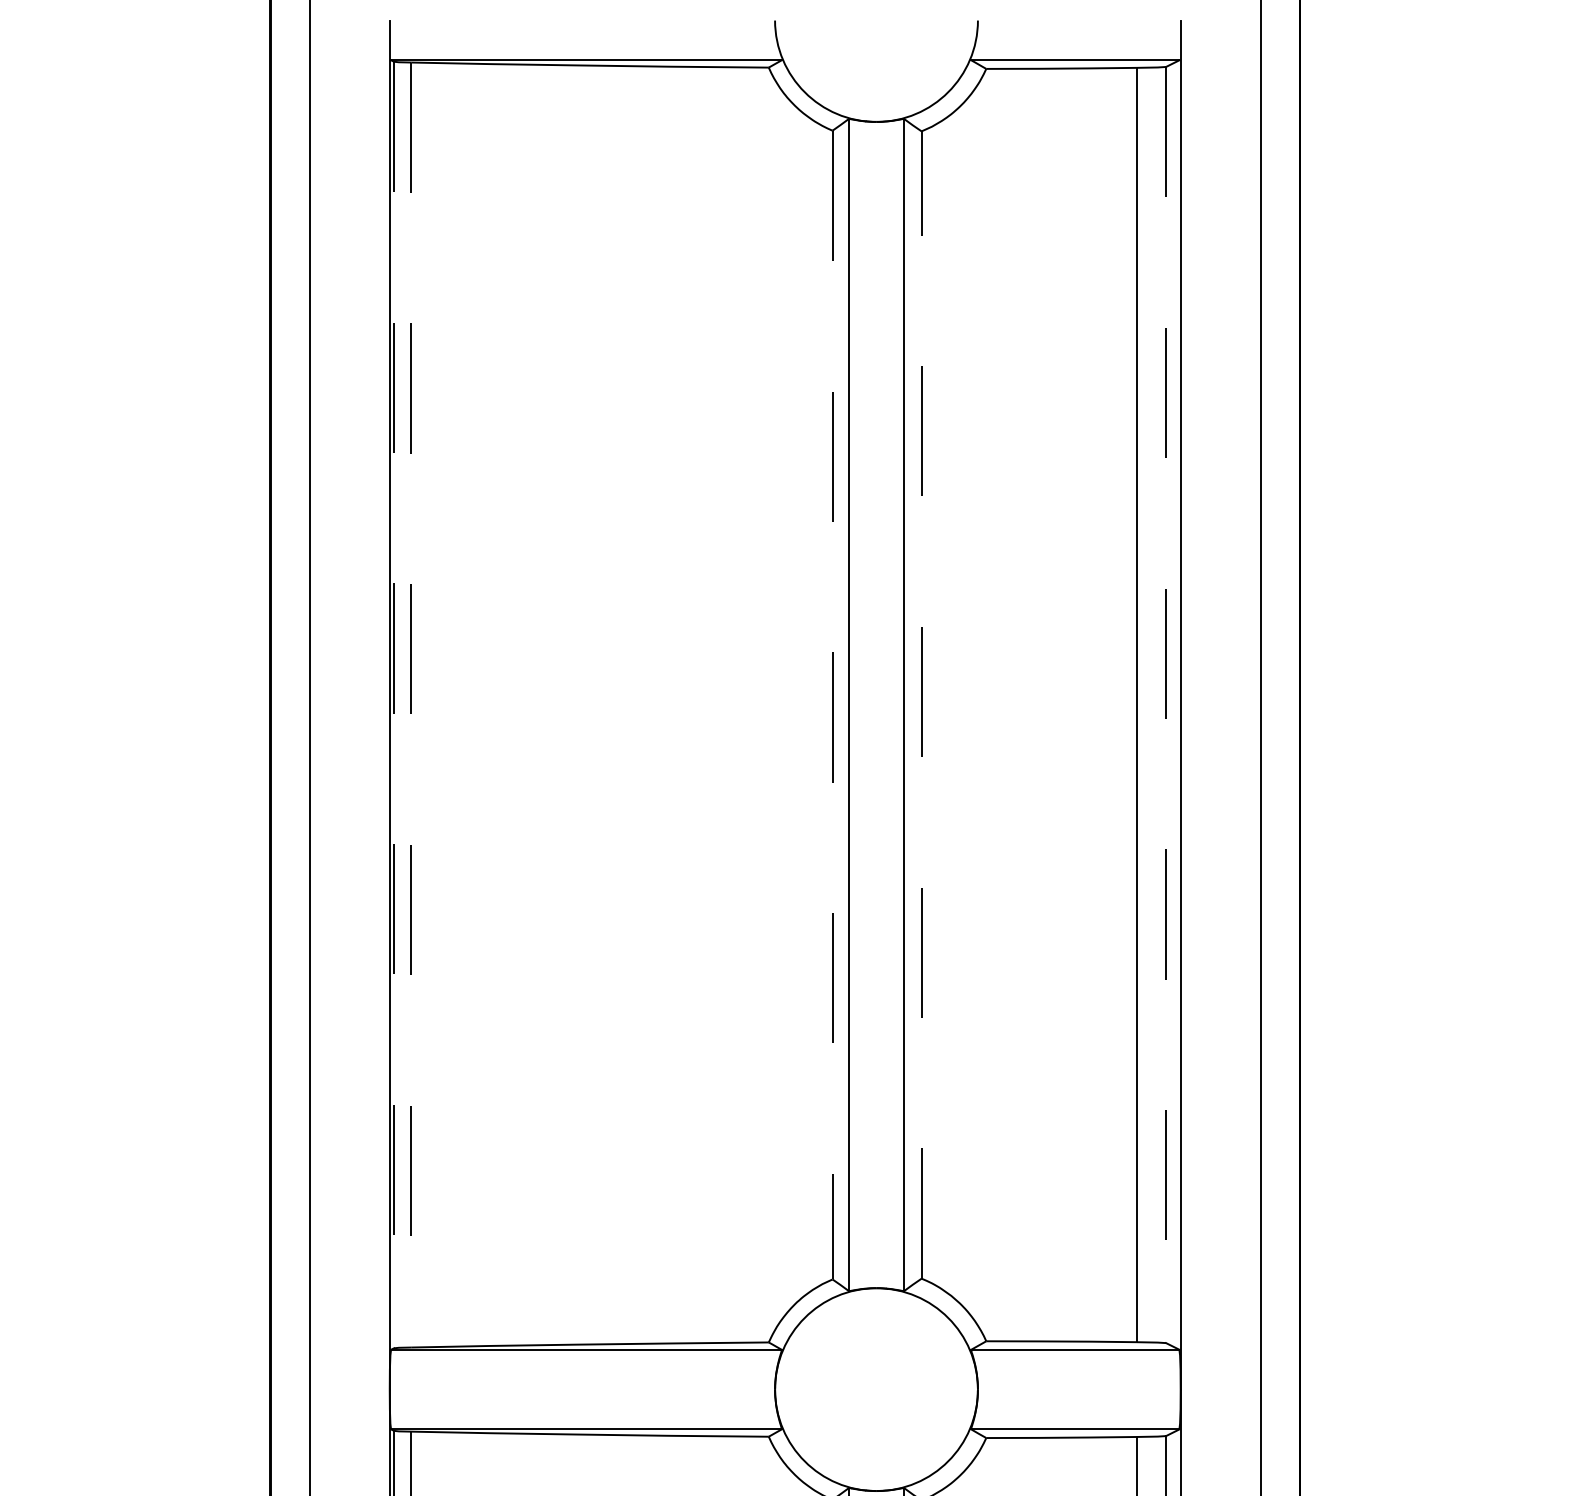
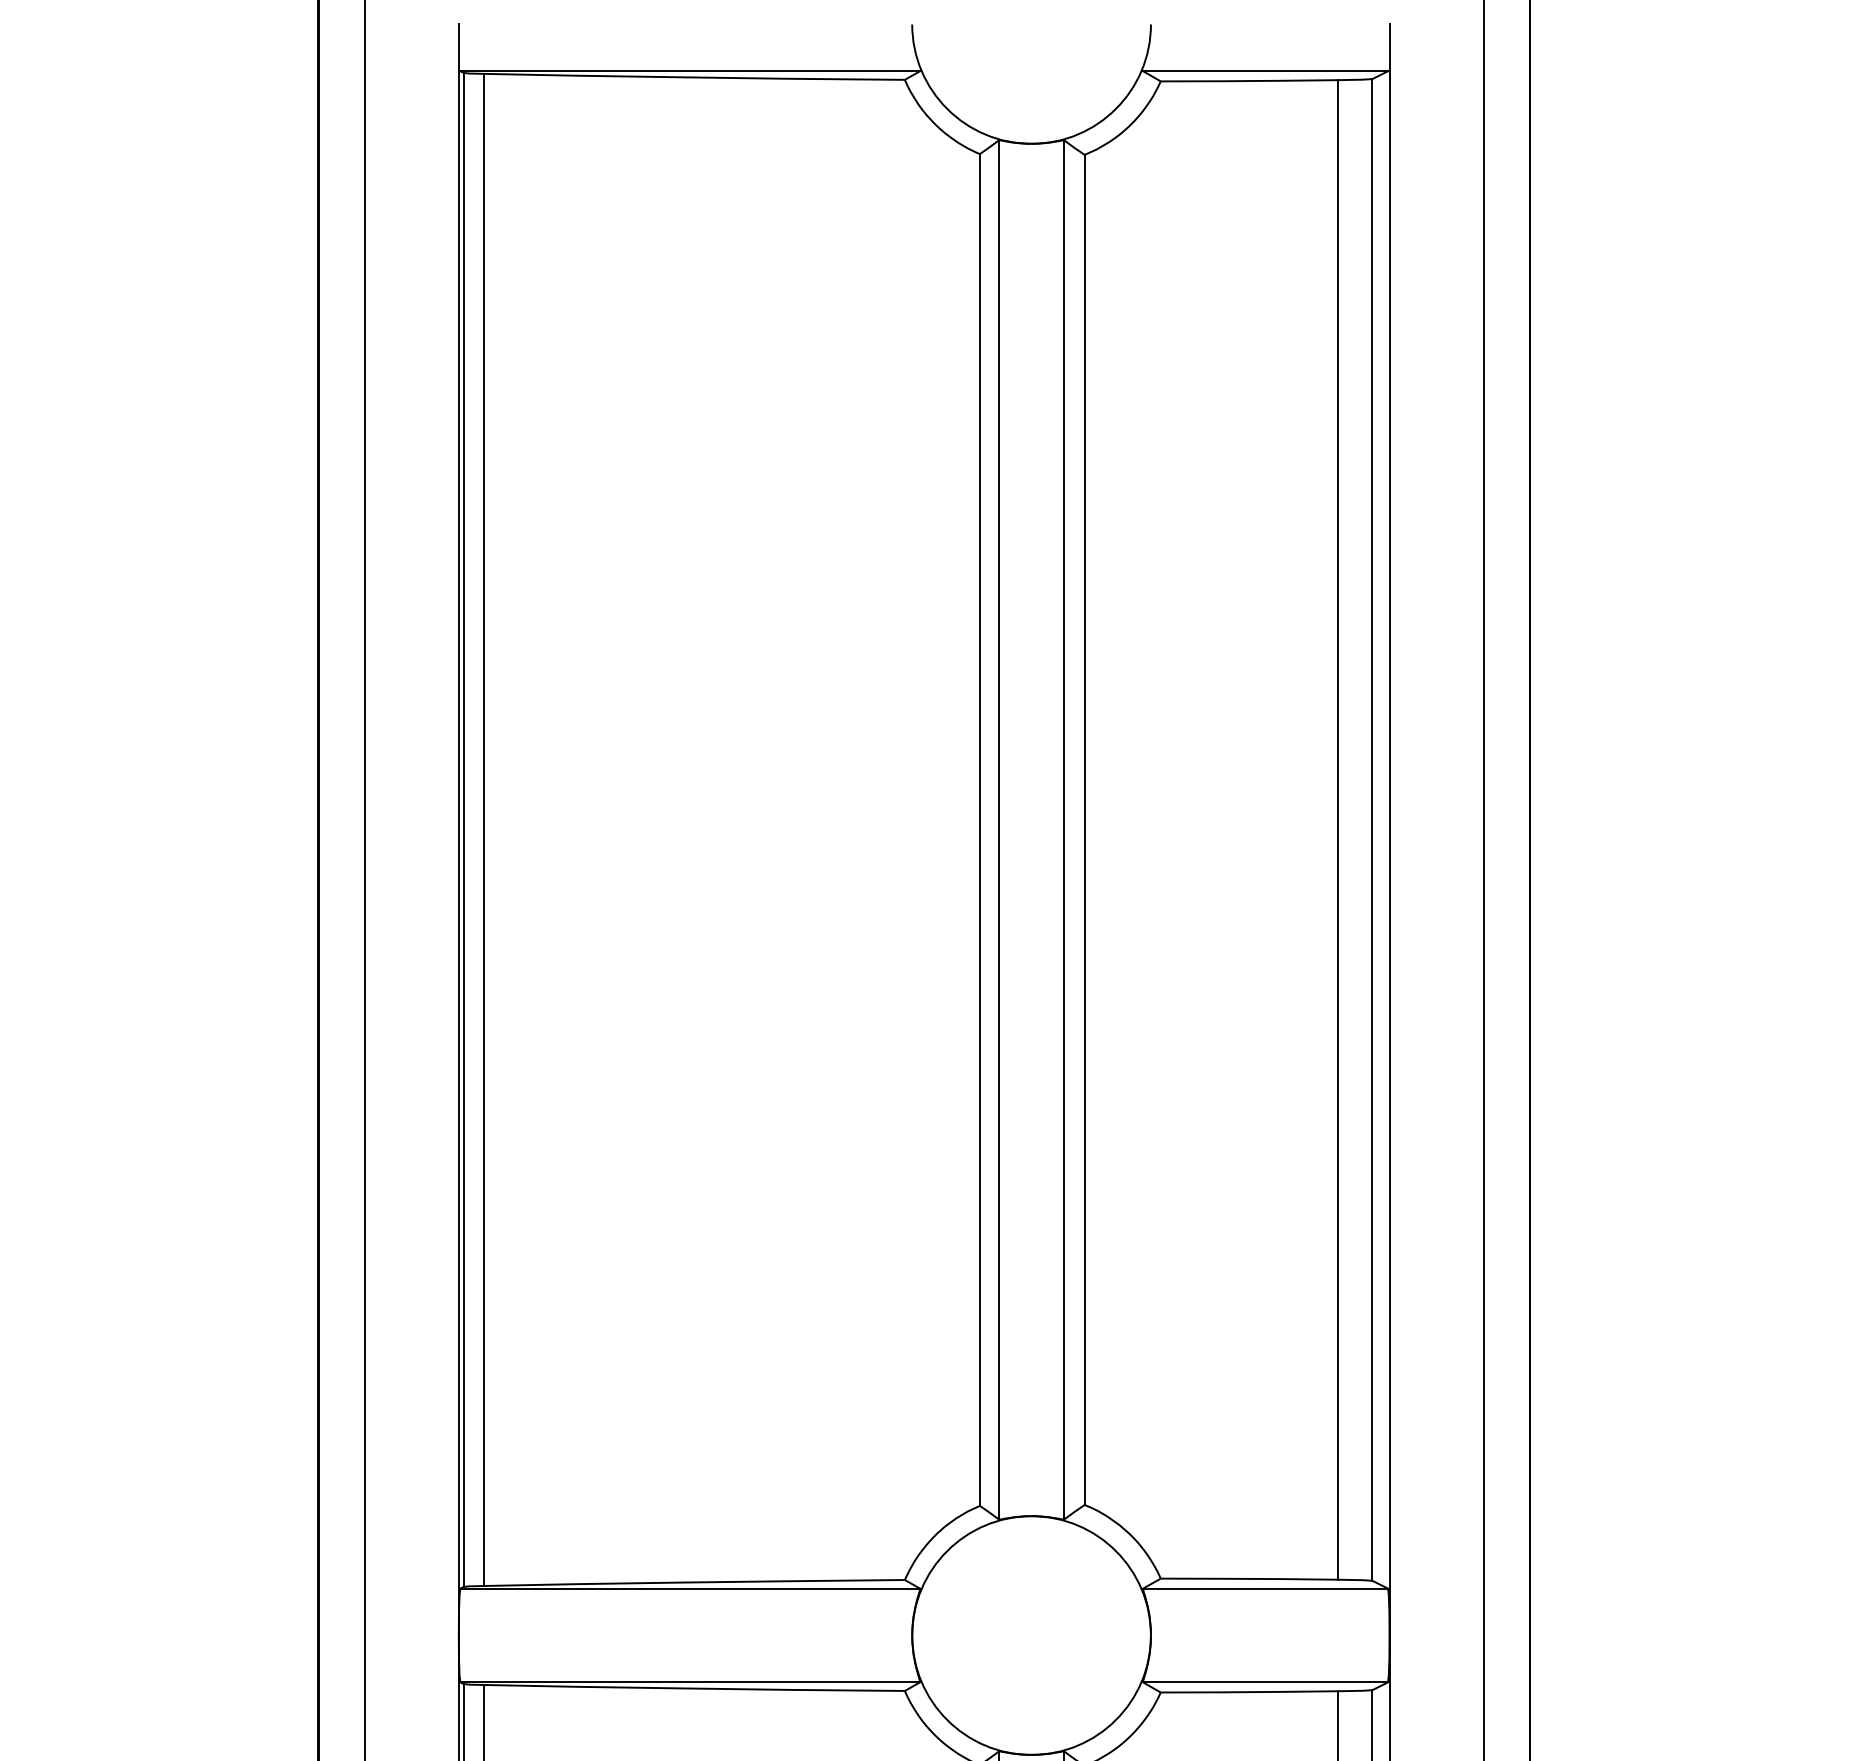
line: (393, 704) -> (463, 829), dashed -> solid
line: (921, 704) -> (1084, 829), dashed -> solid
line: (1166, 704) -> (1372, 829), dashed -> solid
line: (410, 705) -> (483, 830), dashed -> solid
line: (832, 705) -> (979, 830), dashed -> solid

